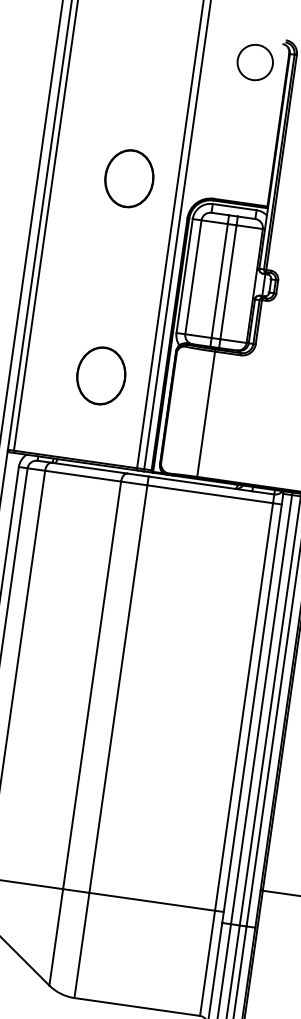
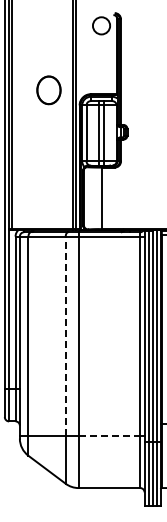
part: (100, 374) -> (48, 186), removed
line: (91, 685) -> (65, 336), solid -> dashed
line: (152, 901) -> (109, 436), solid -> dashed

